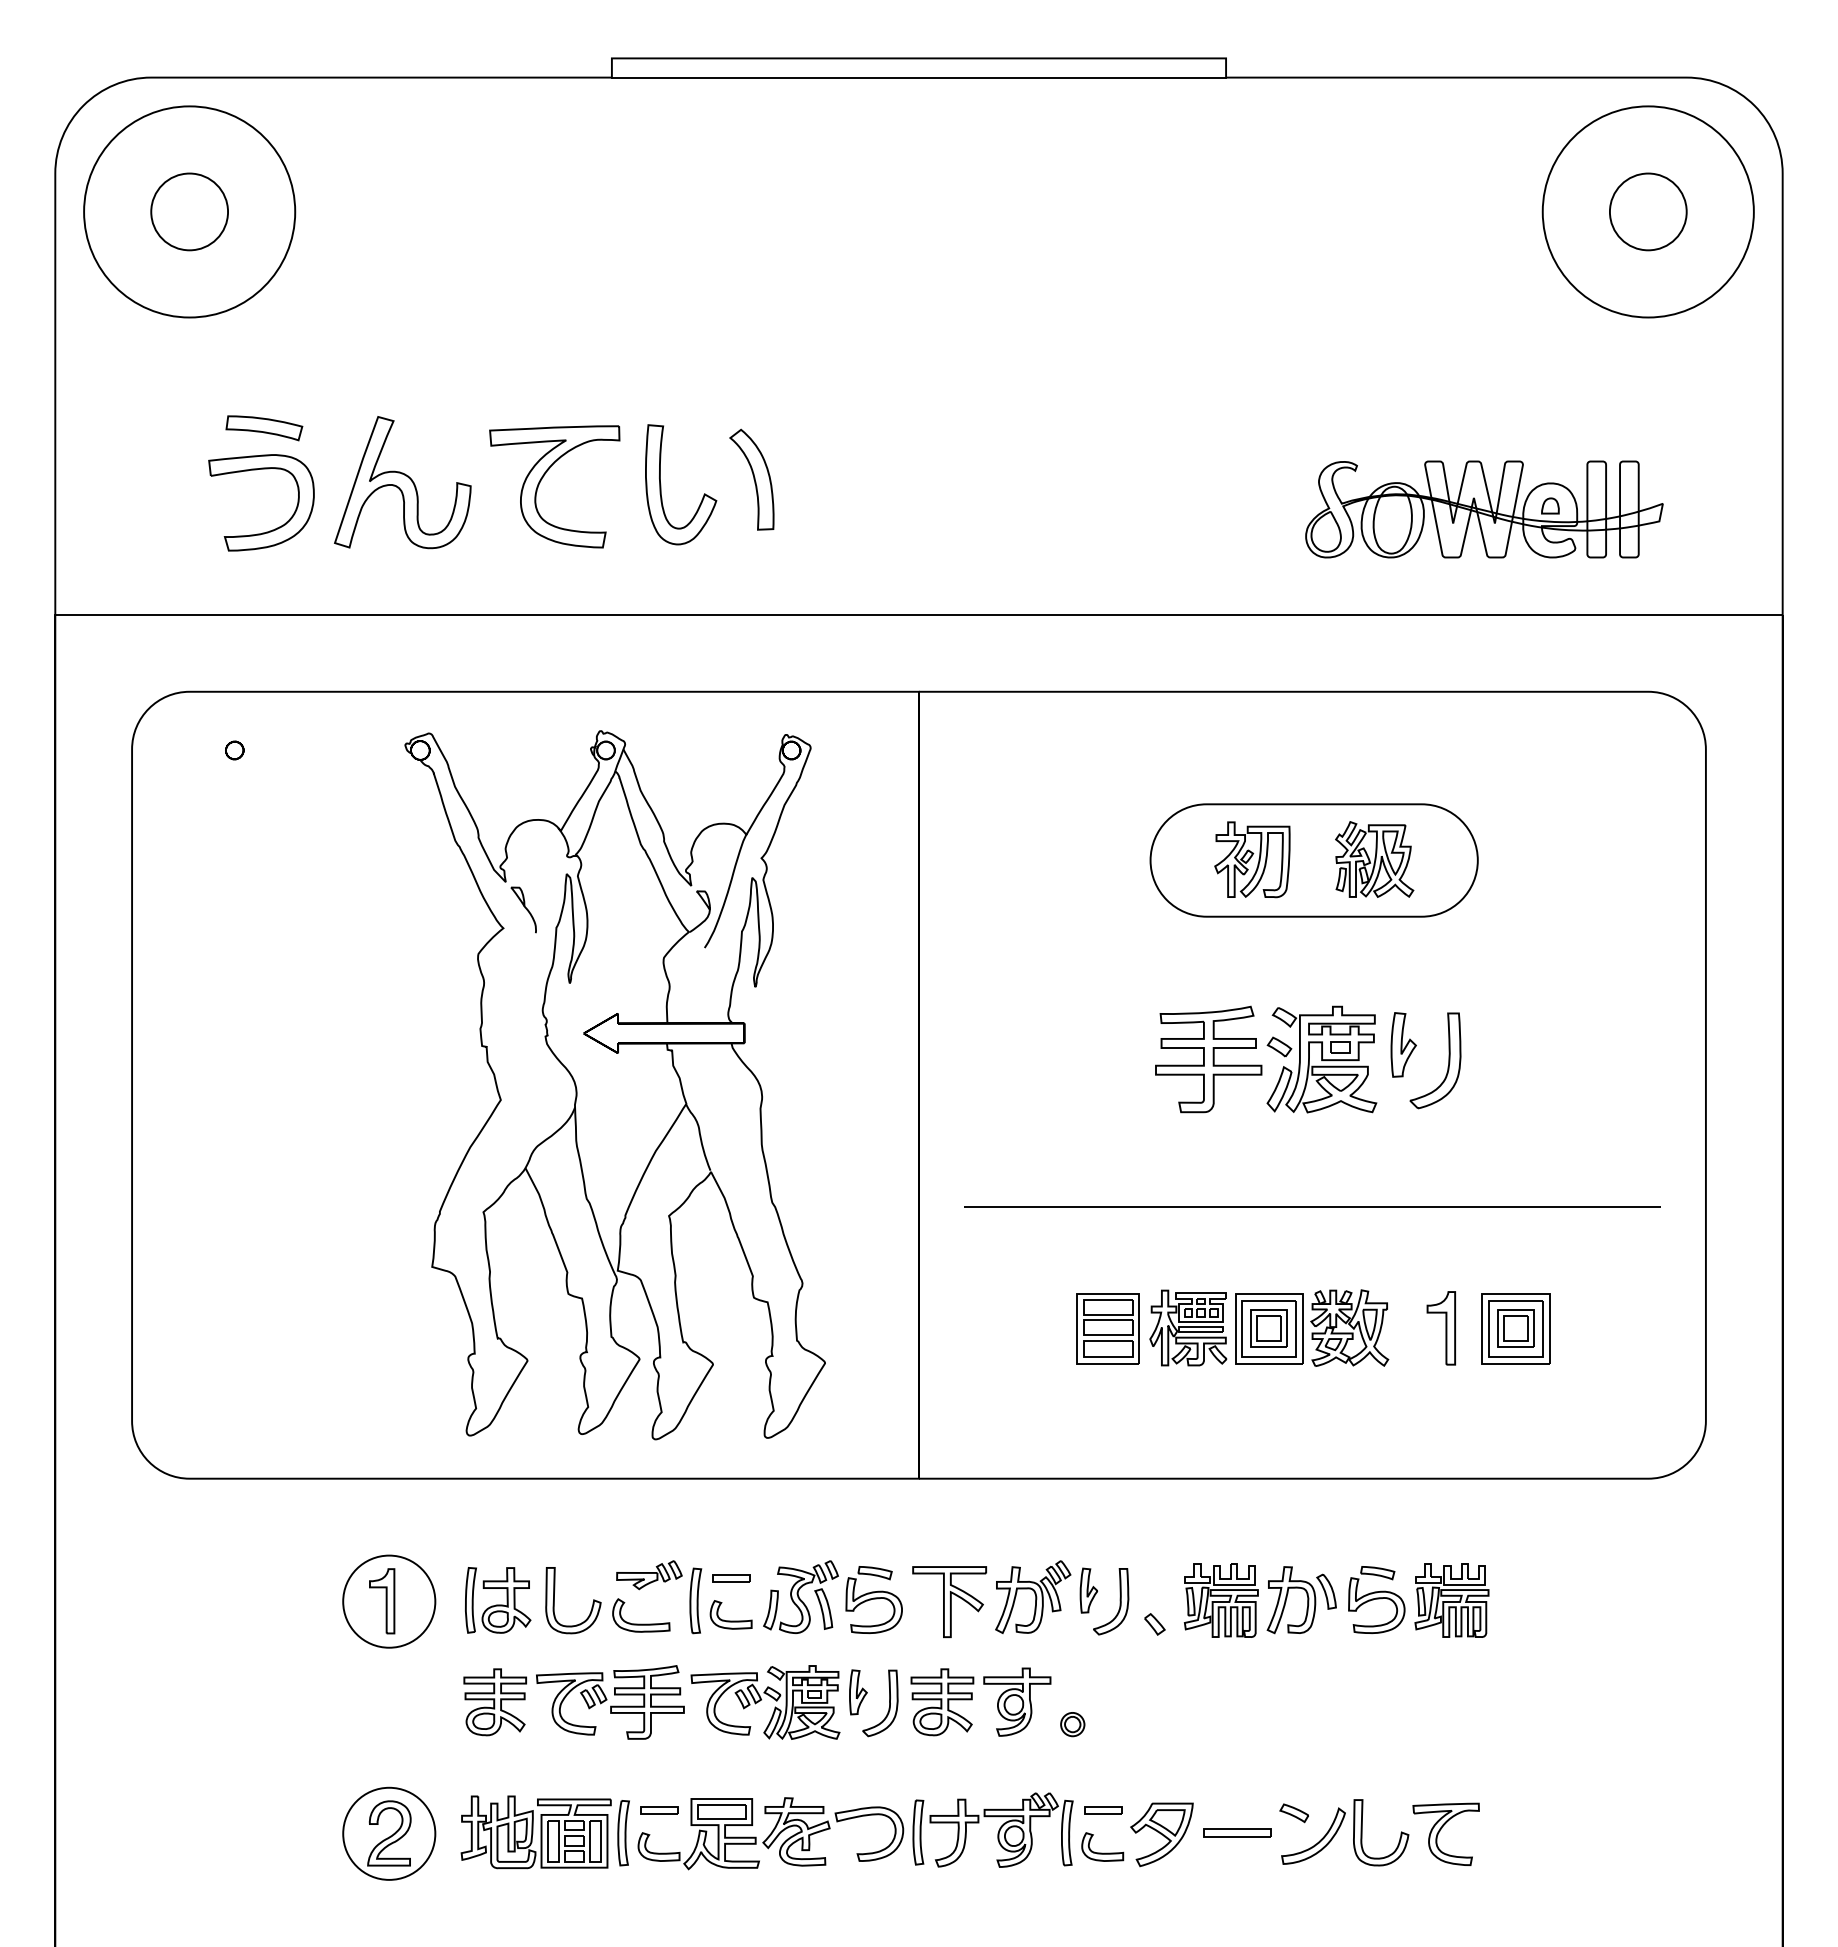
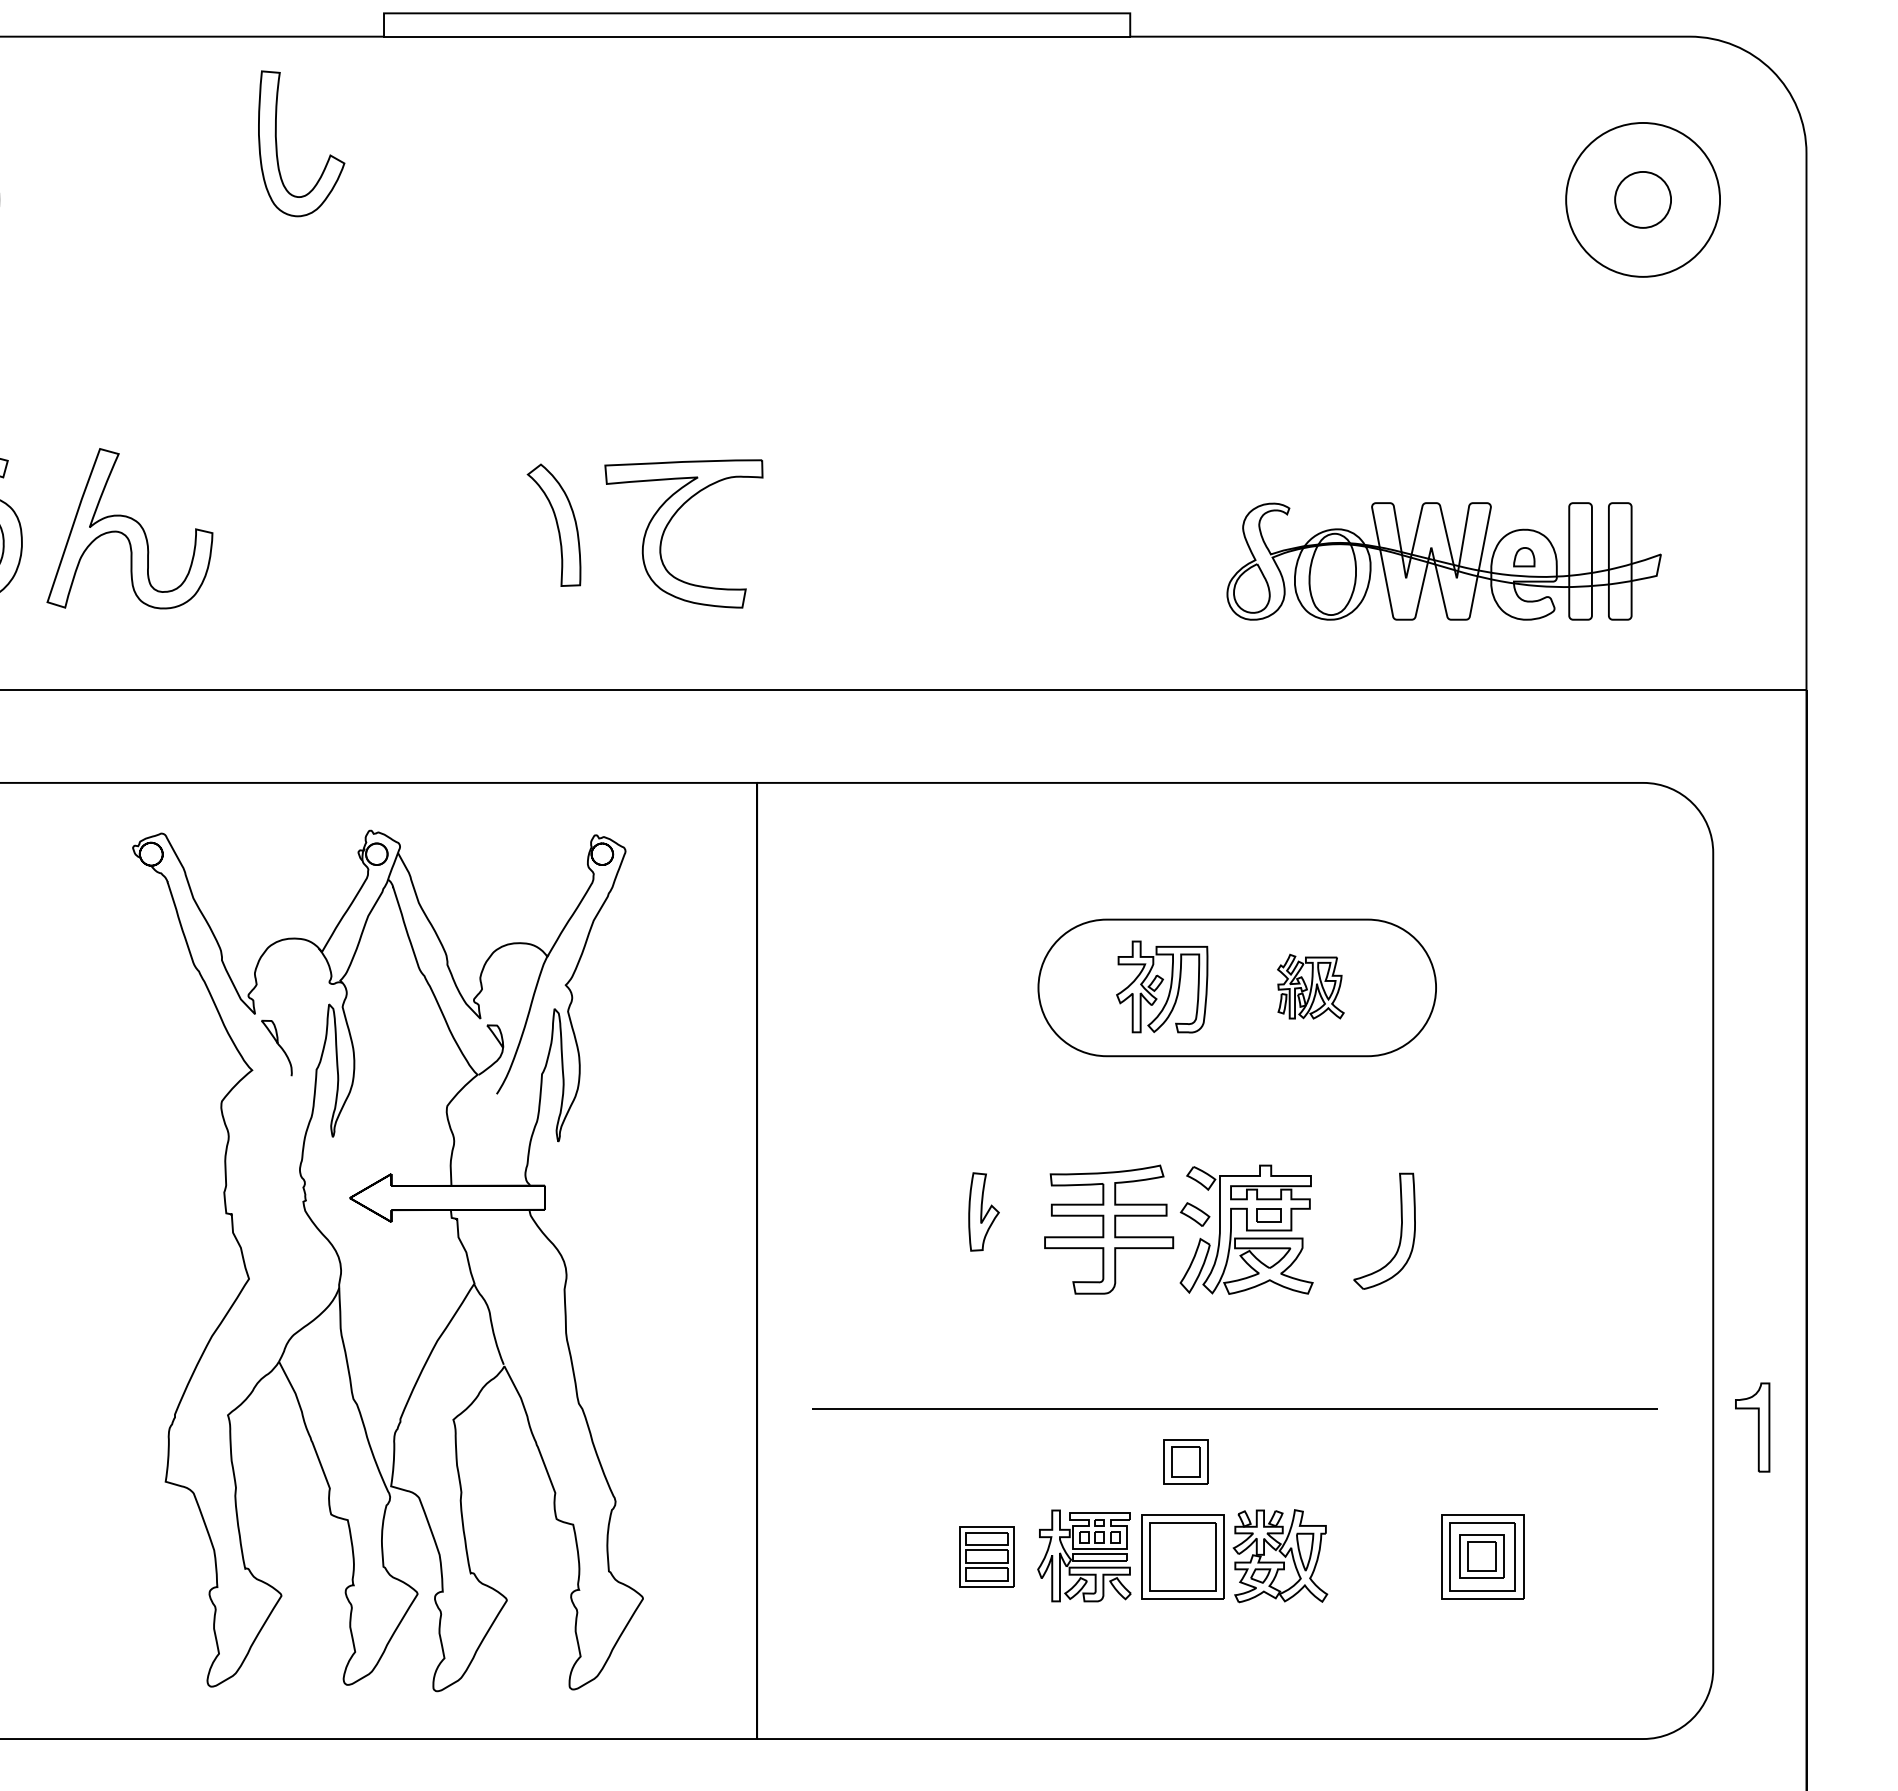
part: (1647, 211) -> (1642, 199), size x0.6
part: (542, 479) -> (669, 524), moved
part: (661, 484) -> (277, 143), moved
part: (1374, 859) -> (1310, 986), size x0.7
part: (1403, 1044) -> (983, 1211), moved
part: (1107, 1328) -> (986, 1556), size x0.7
part: (1268, 1328) -> (1185, 1461), moved
part: (1440, 1328) -> (1751, 1427), moved

